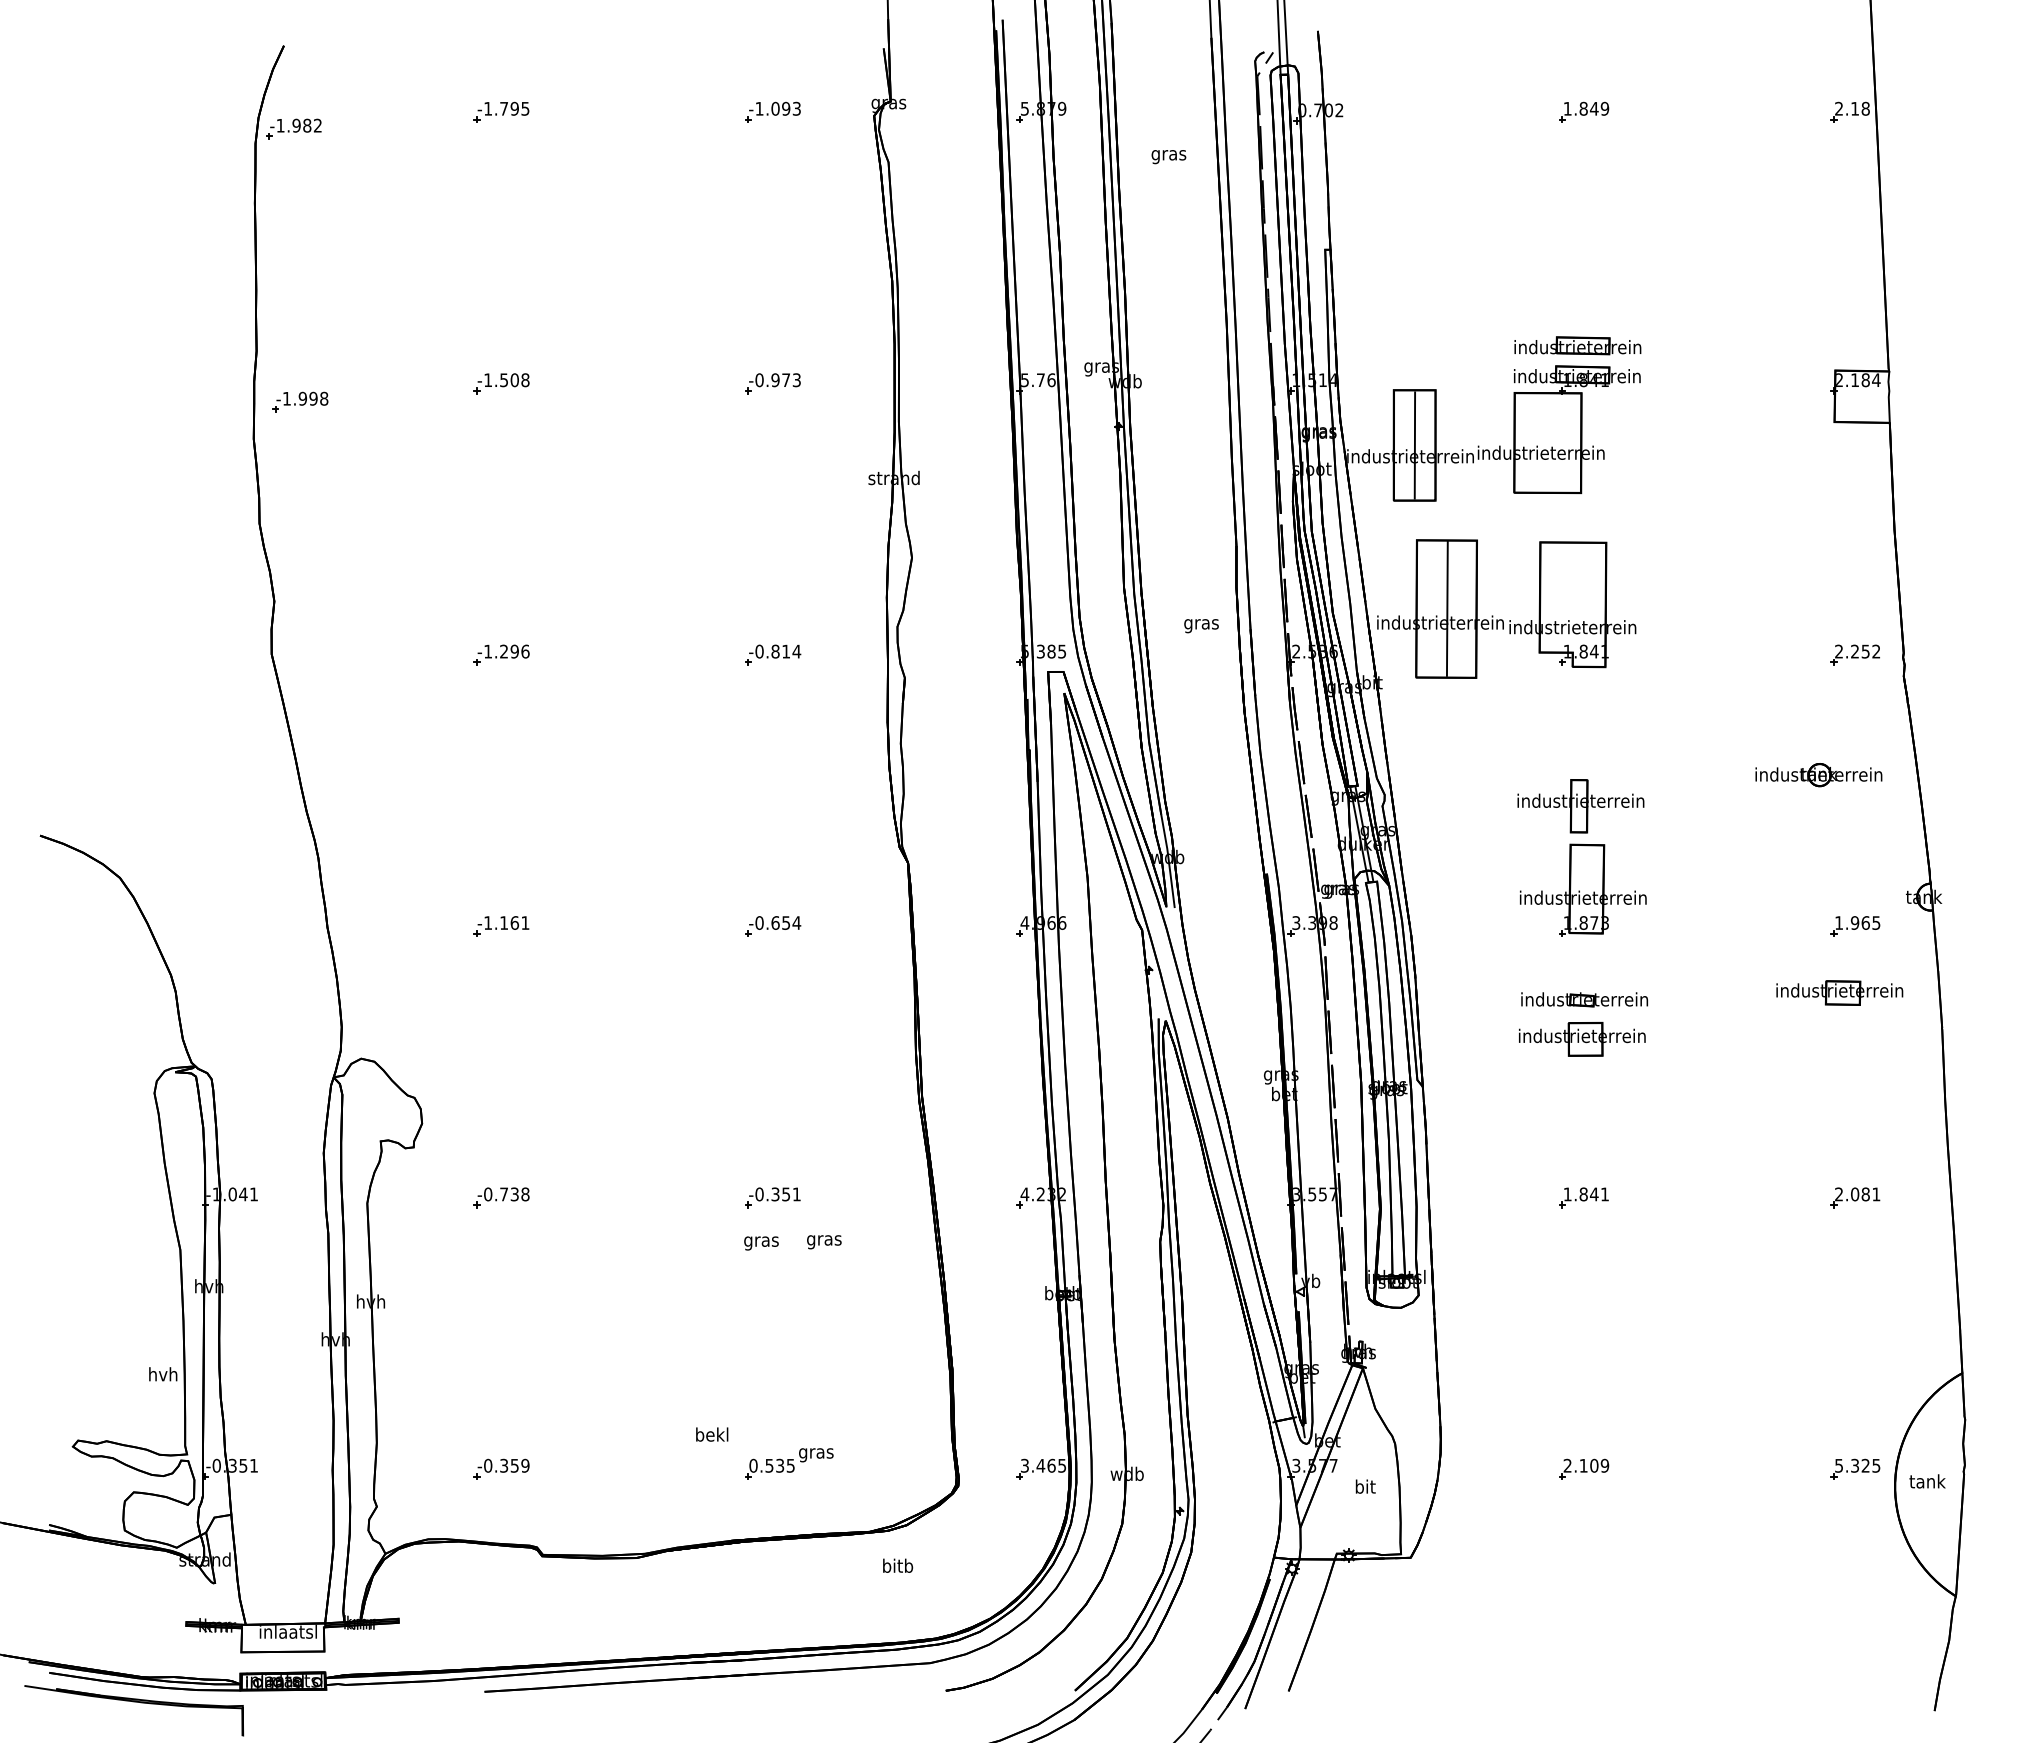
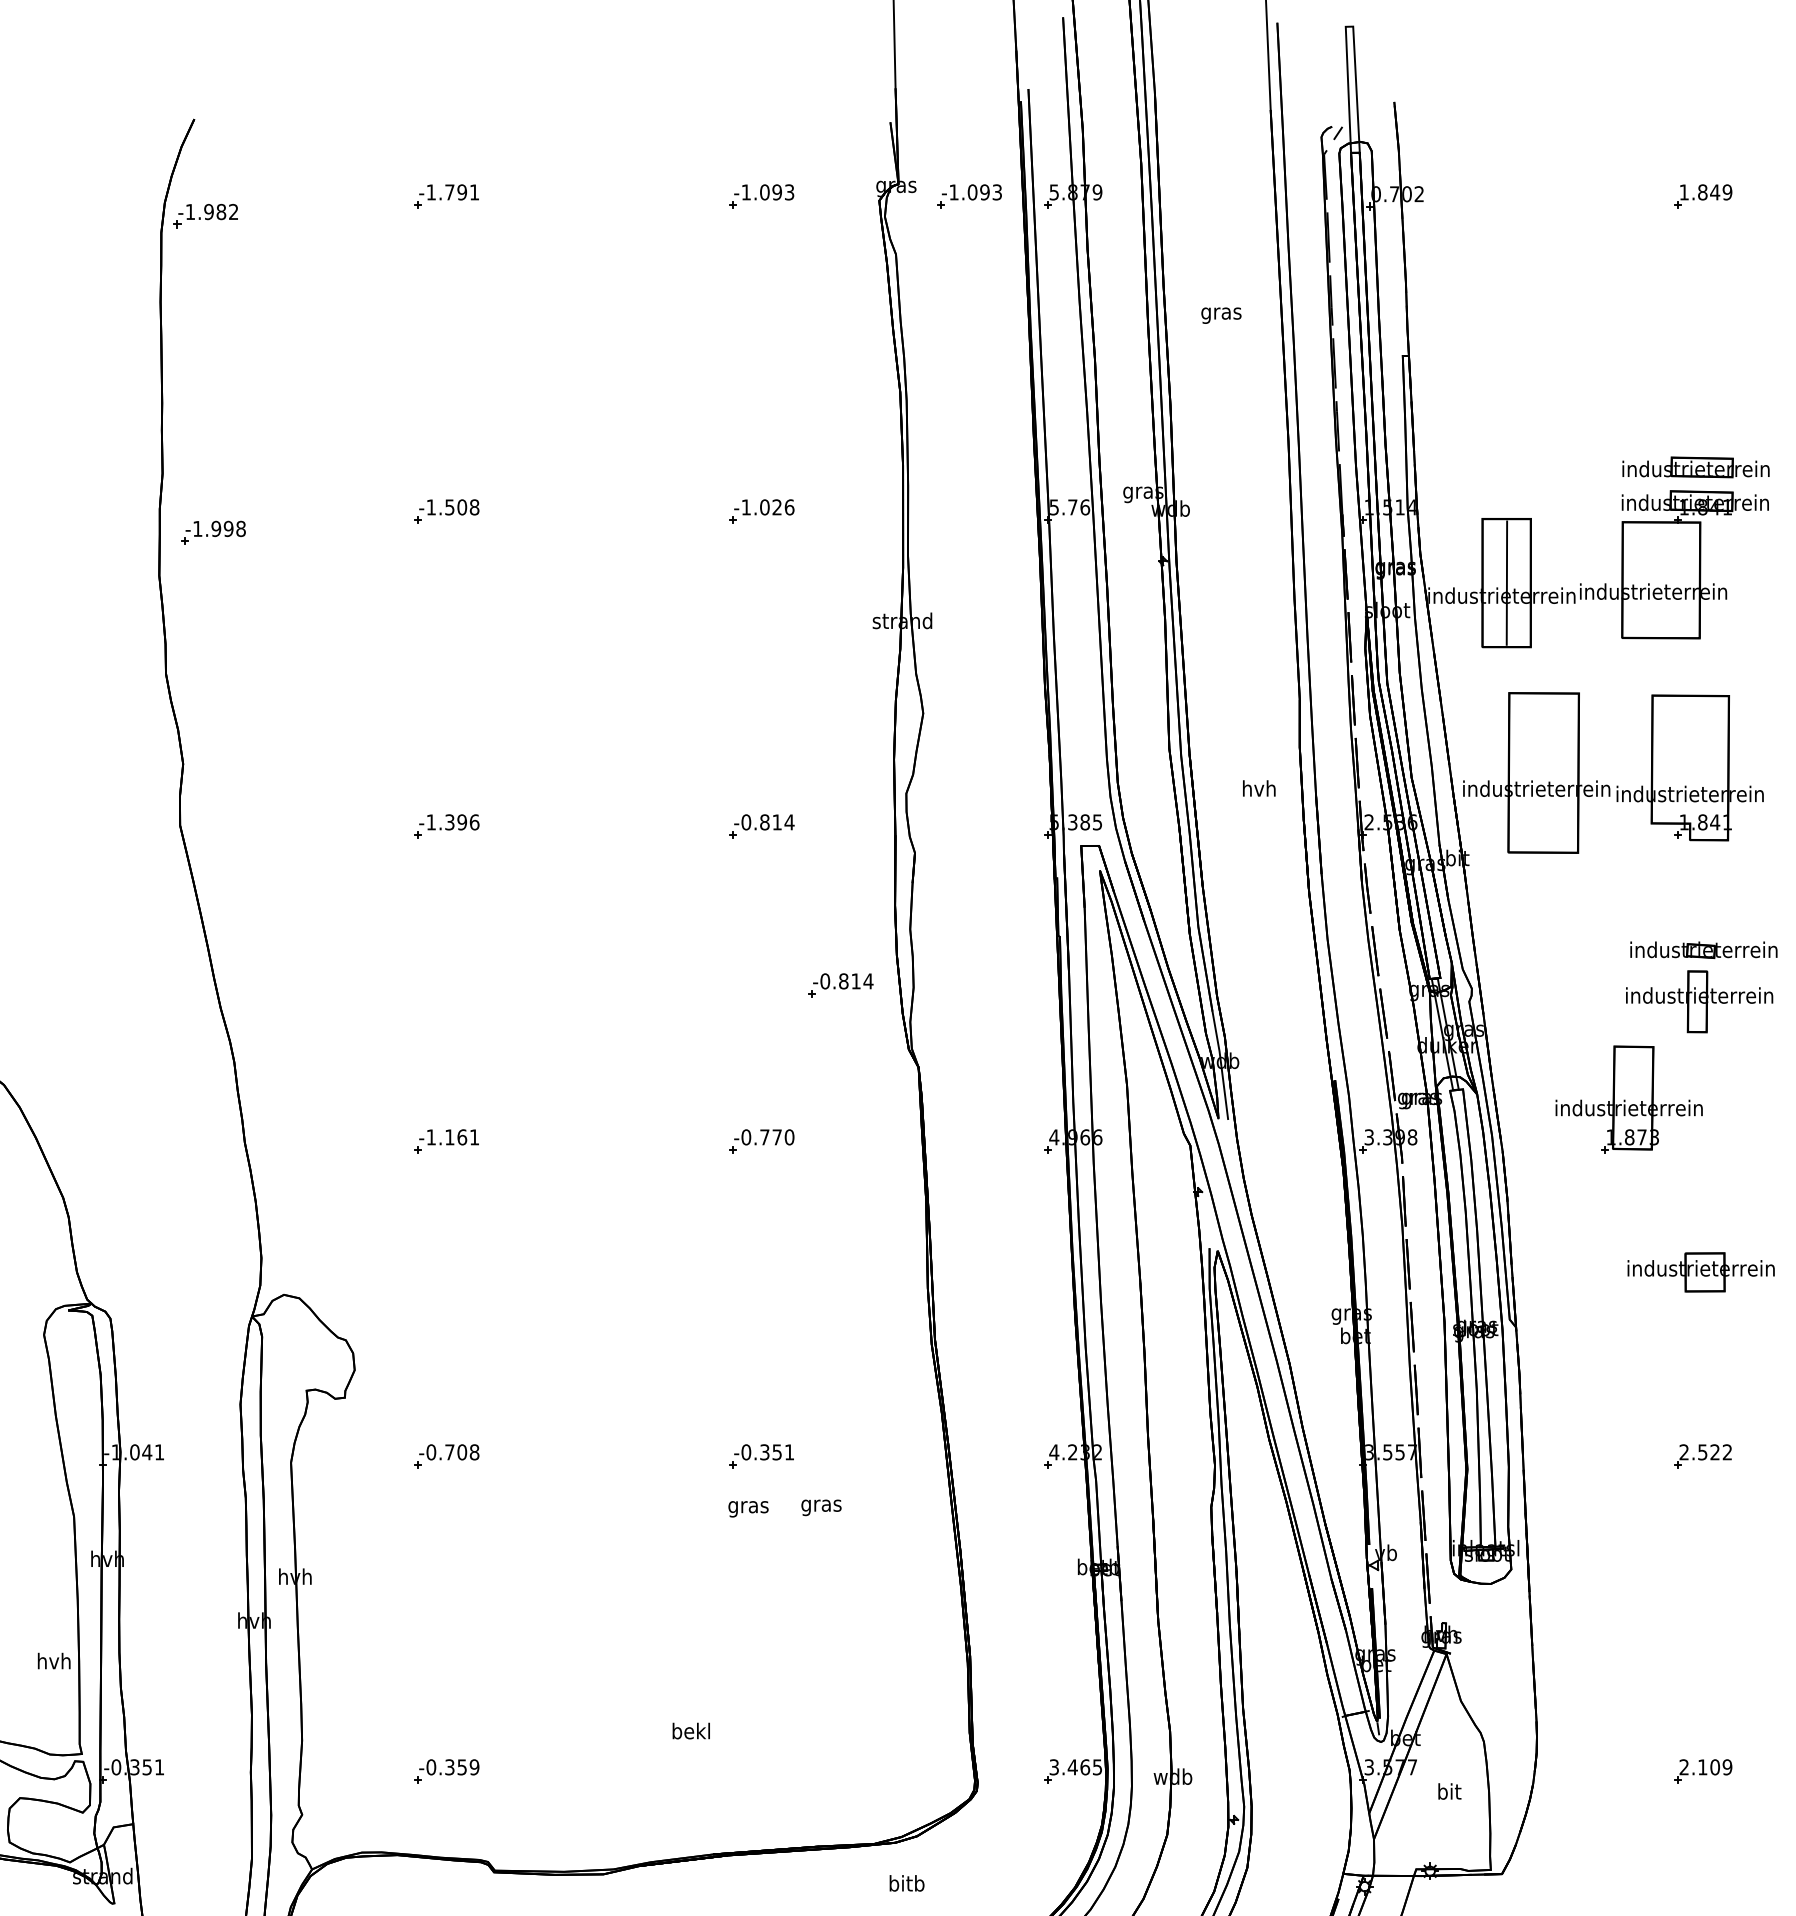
text: (525, 108) -> (474, 192), -1.795 -> -1.791
part: (951, 111) -> (969, 195), added
text: (1168, 157) -> (1220, 316), moved
text: (778, 380) -> (768, 507), -0.973 -> -1.026
line: (1446, 608) -> (1543, 772), removed
text: (1201, 624) -> (1259, 790), gras -> hvh
text: (504, 651) -> (450, 822), -1.296 -> -1.396
part: (841, 791) -> (841, 984), added
part: (1583, 889) -> (1629, 1098), moved
text: (786, 922) -> (777, 1136), -0.654 -> -0.770
part: (1584, 999) -> (1703, 949), moved
text: (514, 1194) -> (461, 1452), -0.738 -> -0.708
text: (1585, 1194) -> (1704, 1452), 1.841 -> 2.522
part: (789, 1463) -> (781, 1764), removed

